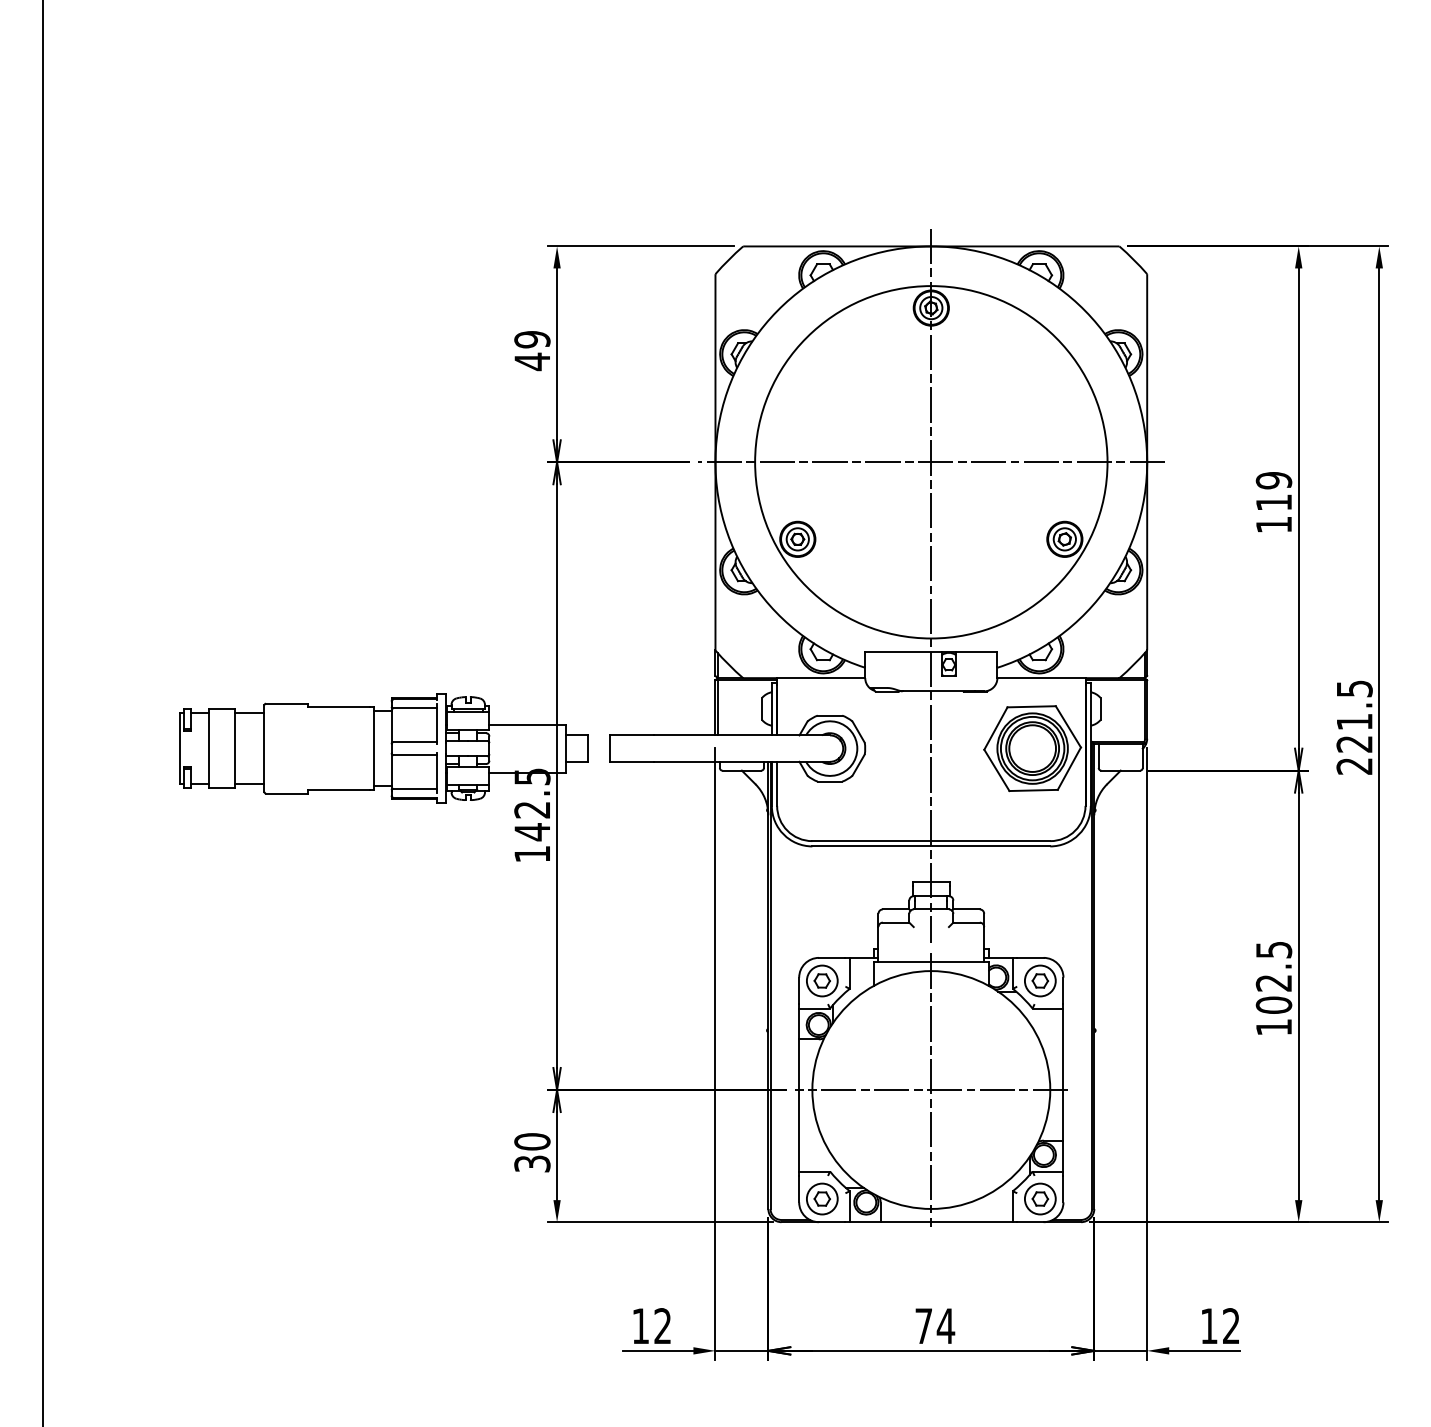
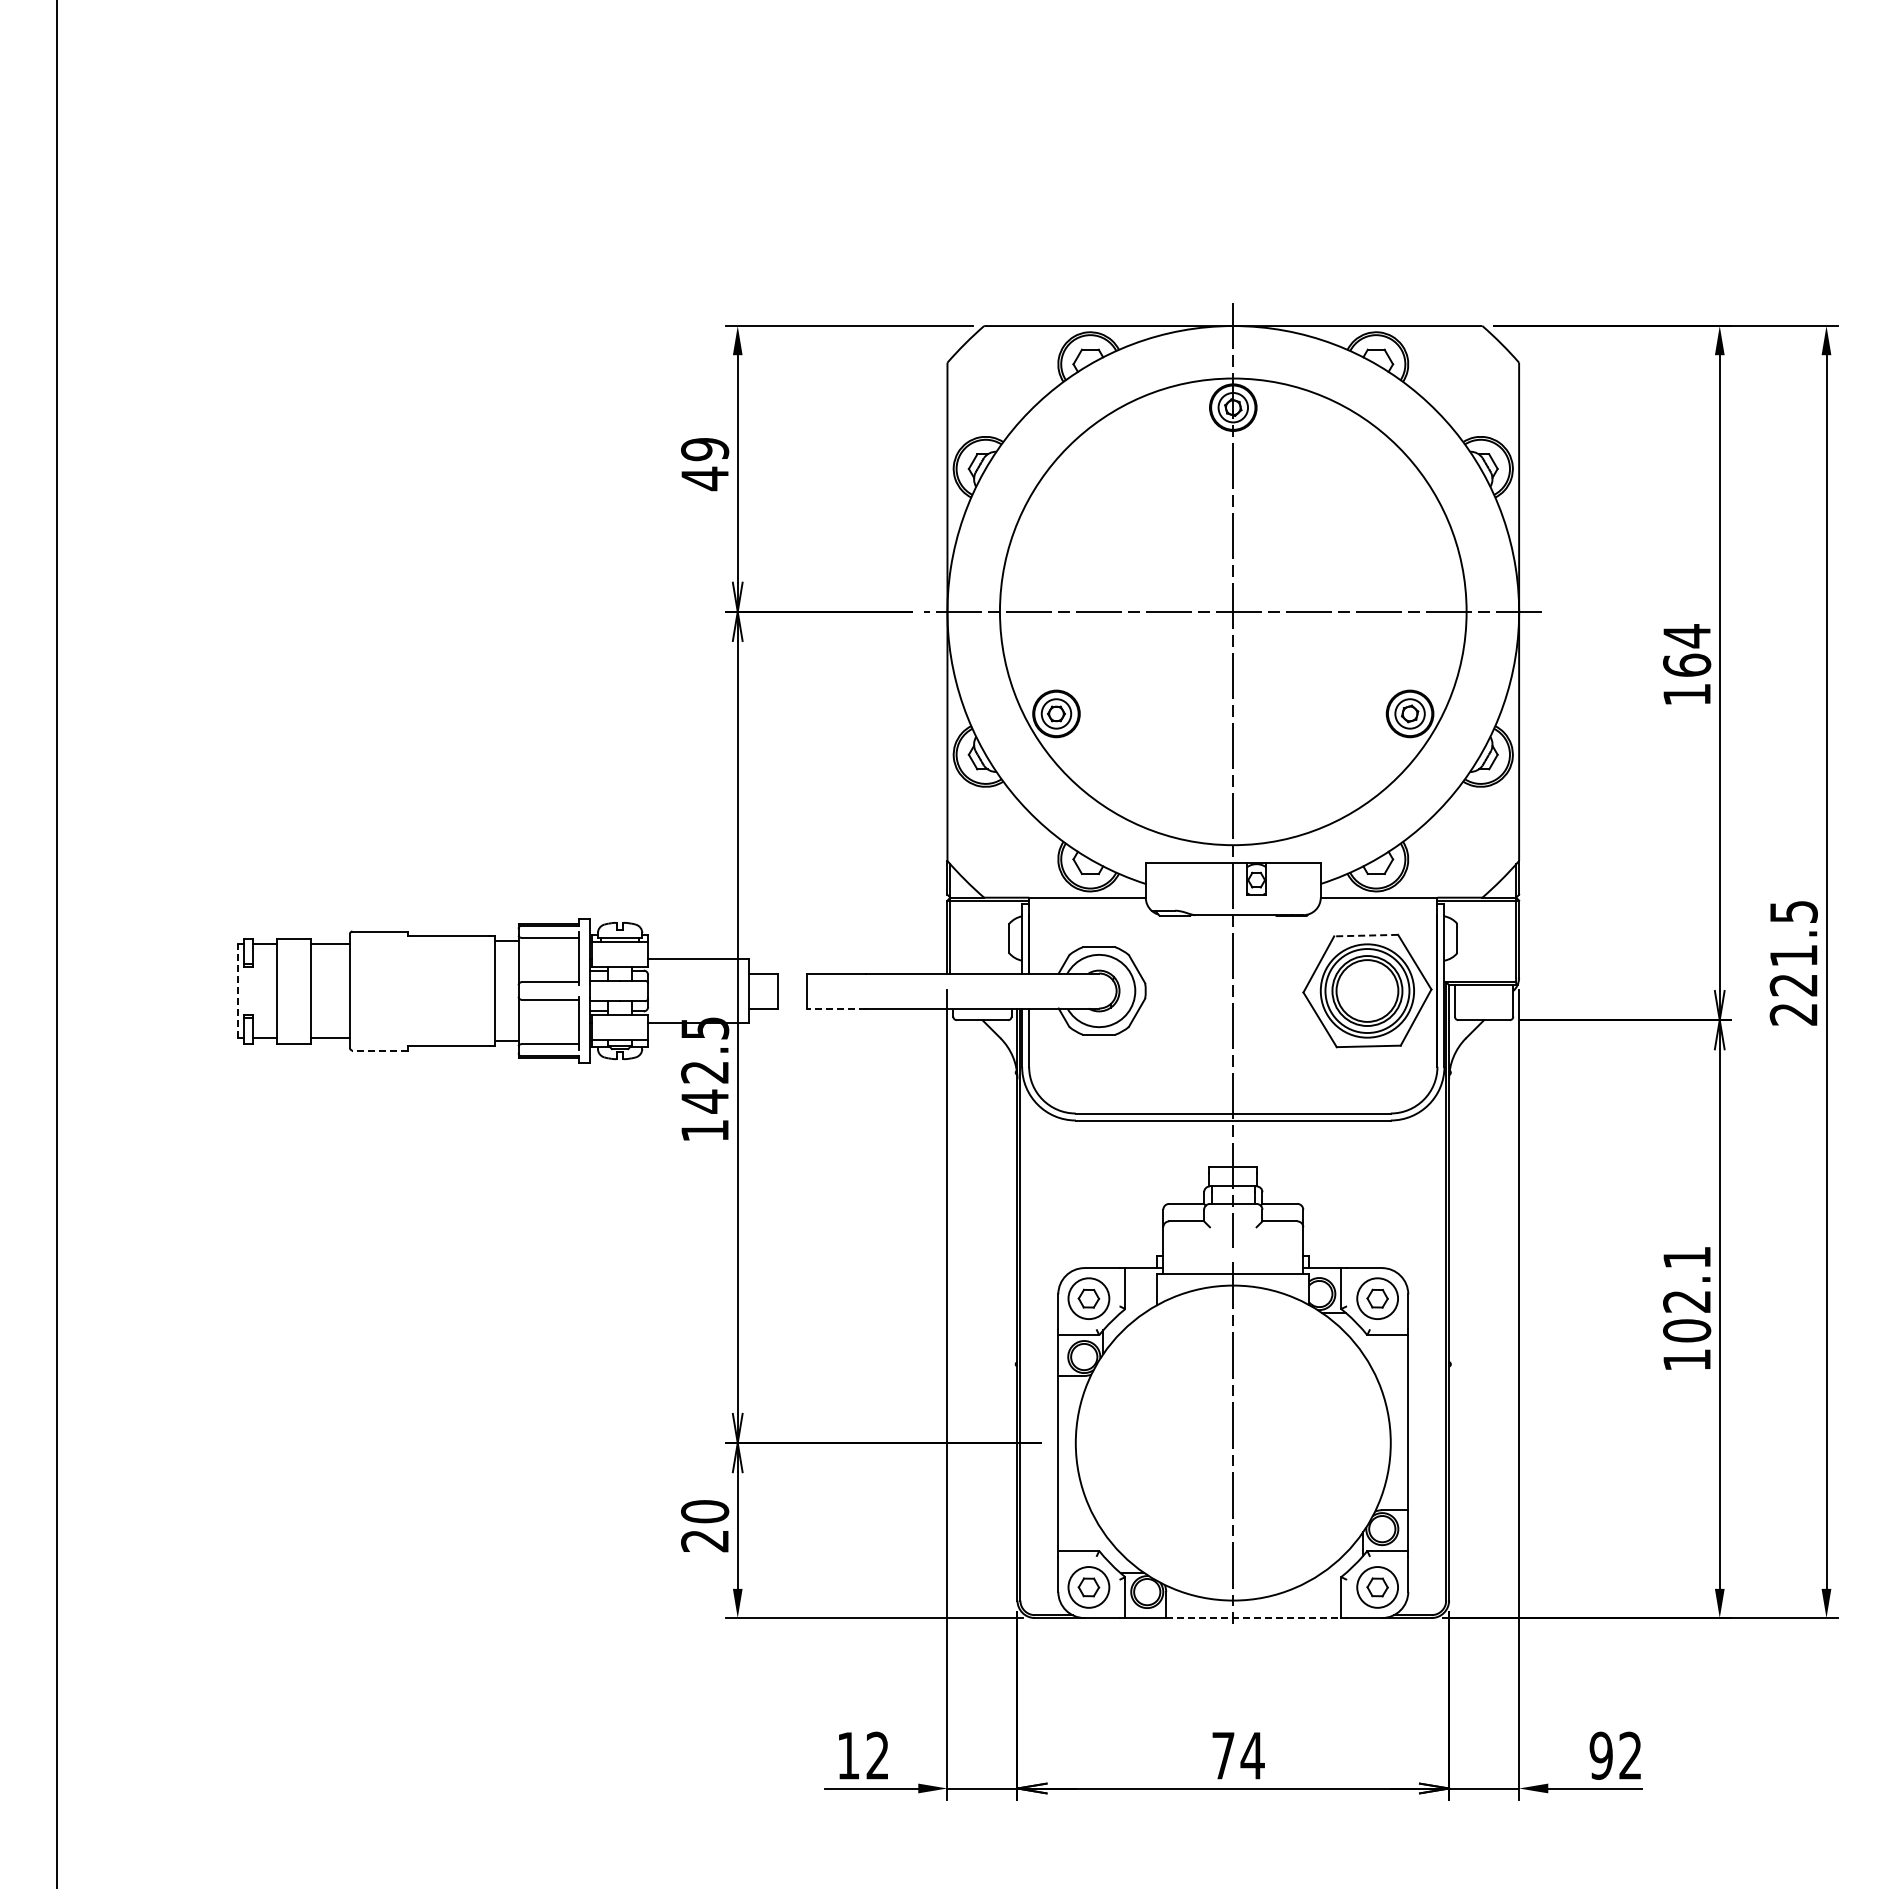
text: (1274, 491) -> (1687, 650), 119 -> 164
line: (1031, 706) -> (1366, 935), solid -> dashed
line: (180, 748) -> (238, 991), solid -> dashed
line: (631, 761) -> (836, 1008), solid -> dashed
line: (286, 793) -> (379, 1050), solid -> dashed
text: (1274, 949) -> (1687, 1257), 102.5 -> 102.1
line: (931, 1090) -> (1233, 1443), removed
text: (532, 1164) -> (705, 1541), 30 -> 20
line: (947, 1222) -> (1254, 1618), solid -> dashed
text: (1208, 1325) -> (1600, 1755), 12 -> 92

